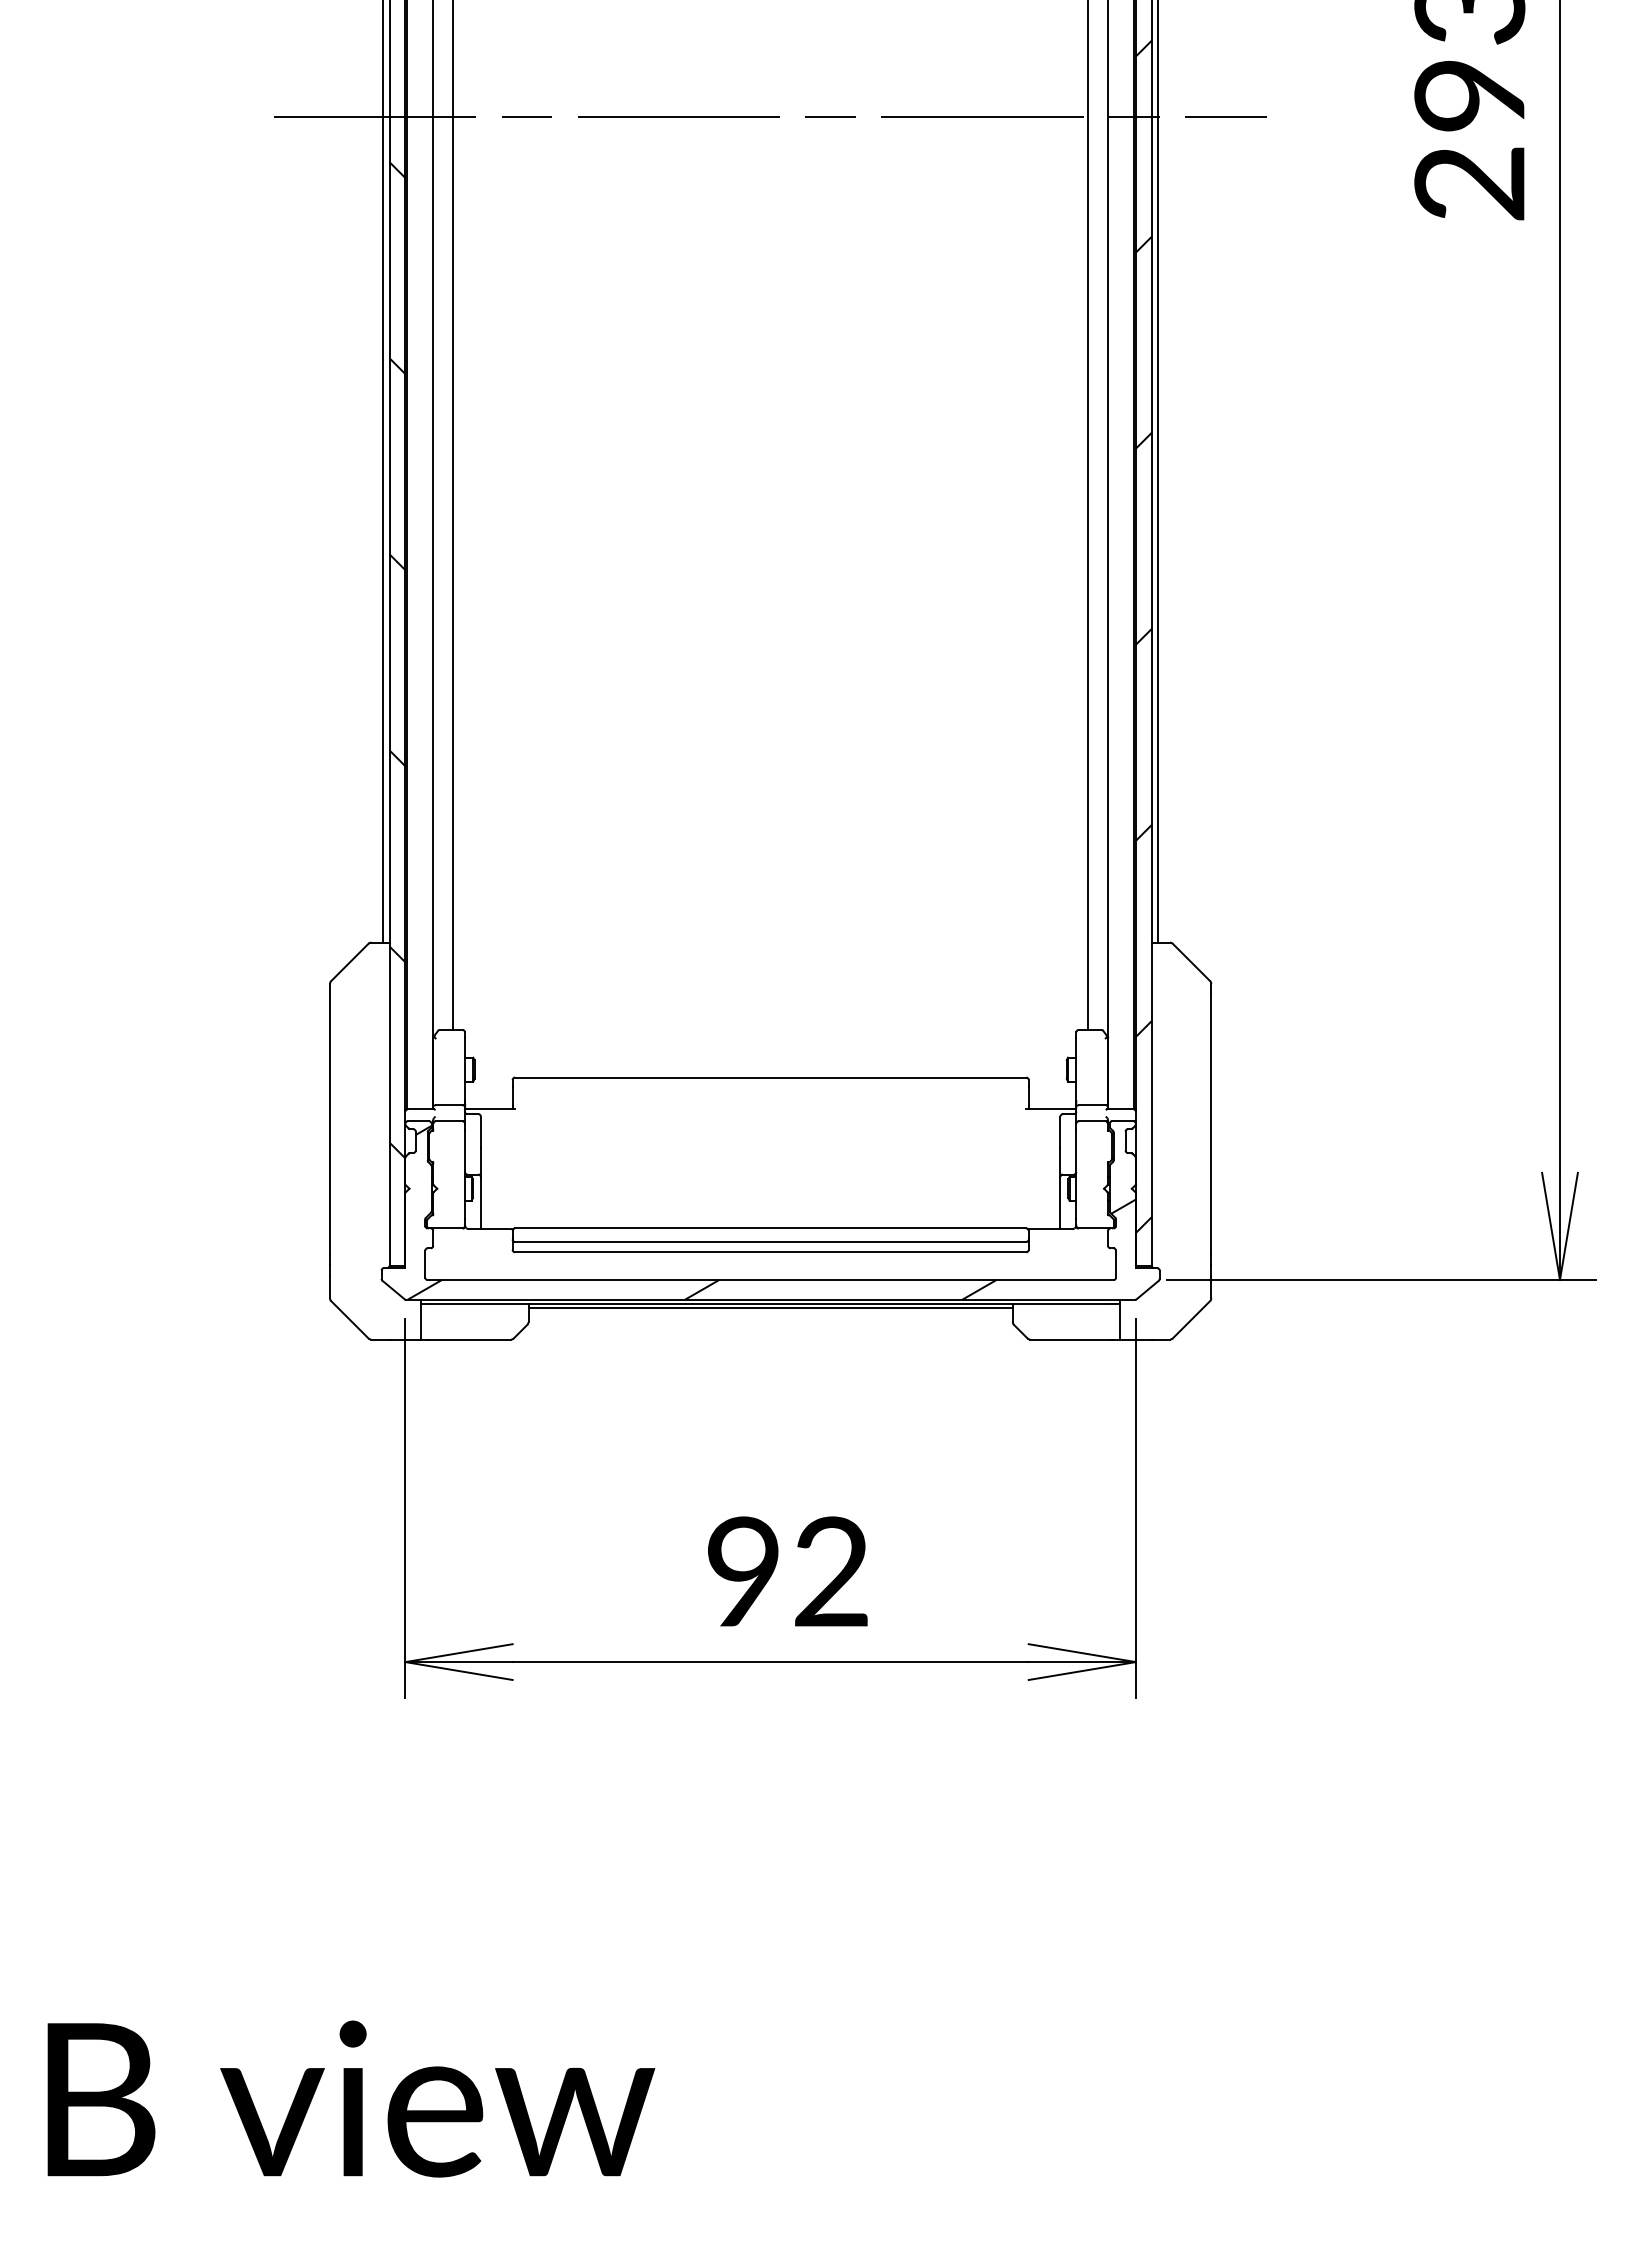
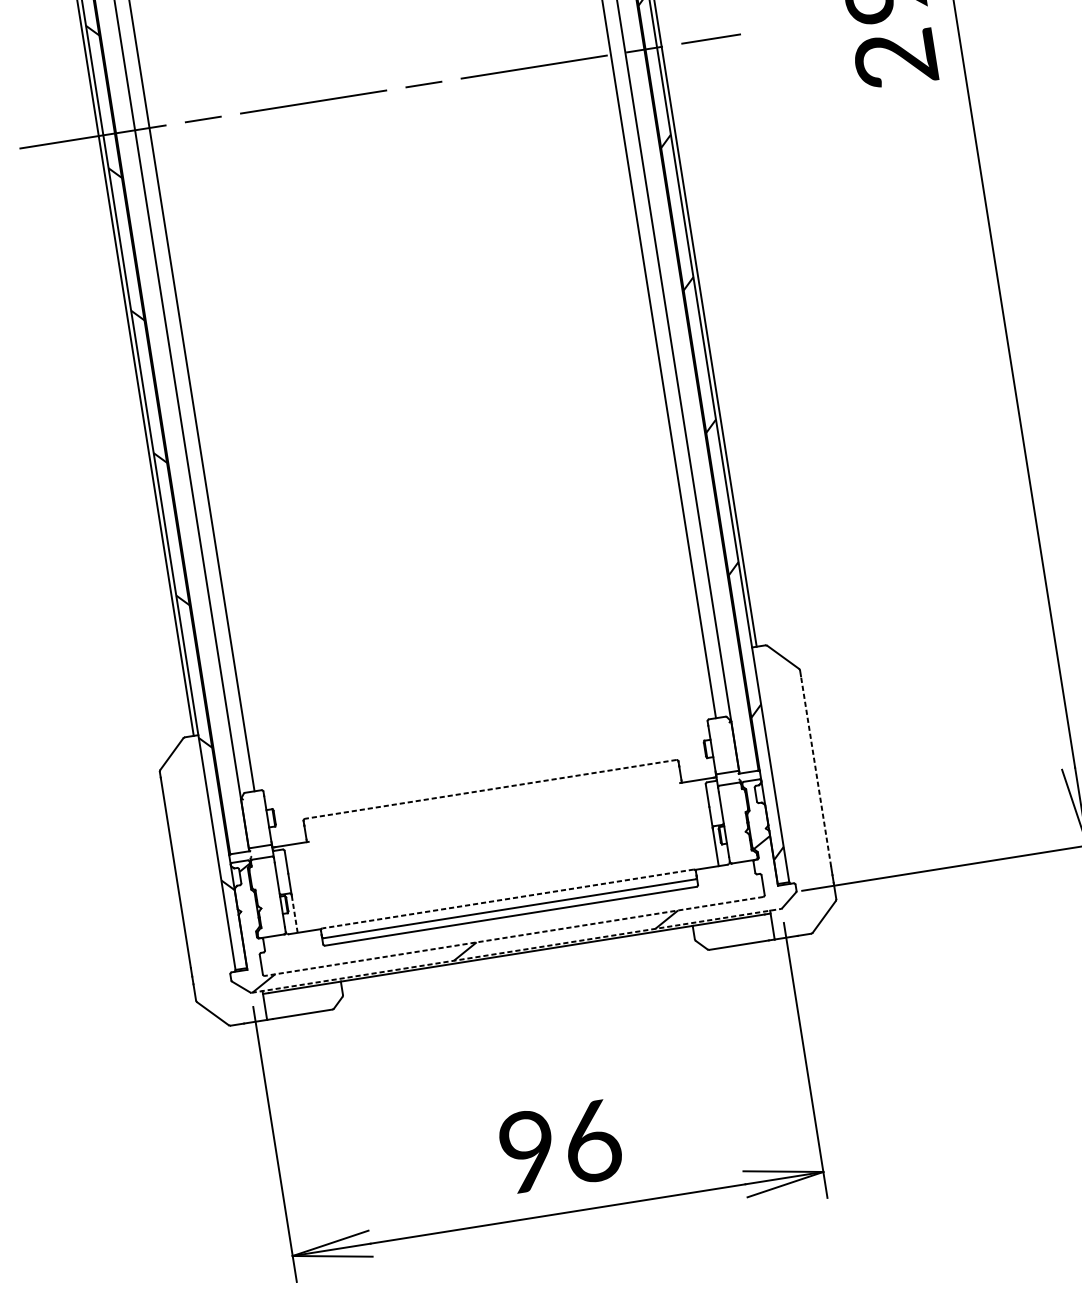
line: (770, 1077) -> (490, 789), solid -> dashed
line: (1211, 1122) -> (816, 771), solid -> dashed
line: (480, 1203) -> (294, 914), solid -> dashed
line: (770, 1228) -> (508, 899), solid -> dashed
line: (770, 1280) -> (514, 936), solid -> dashed
line: (771, 1299) -> (516, 950), solid -> dashed
line: (770, 1307) -> (517, 956), removed
text: (832, 1571) -> (592, 1141), 92 -> 96

